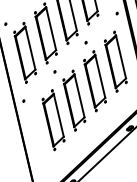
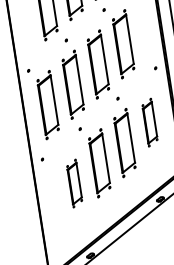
part: (115, 61) -> (149, 122), size x0.7
part: (53, 120) -> (74, 183), size x0.7

